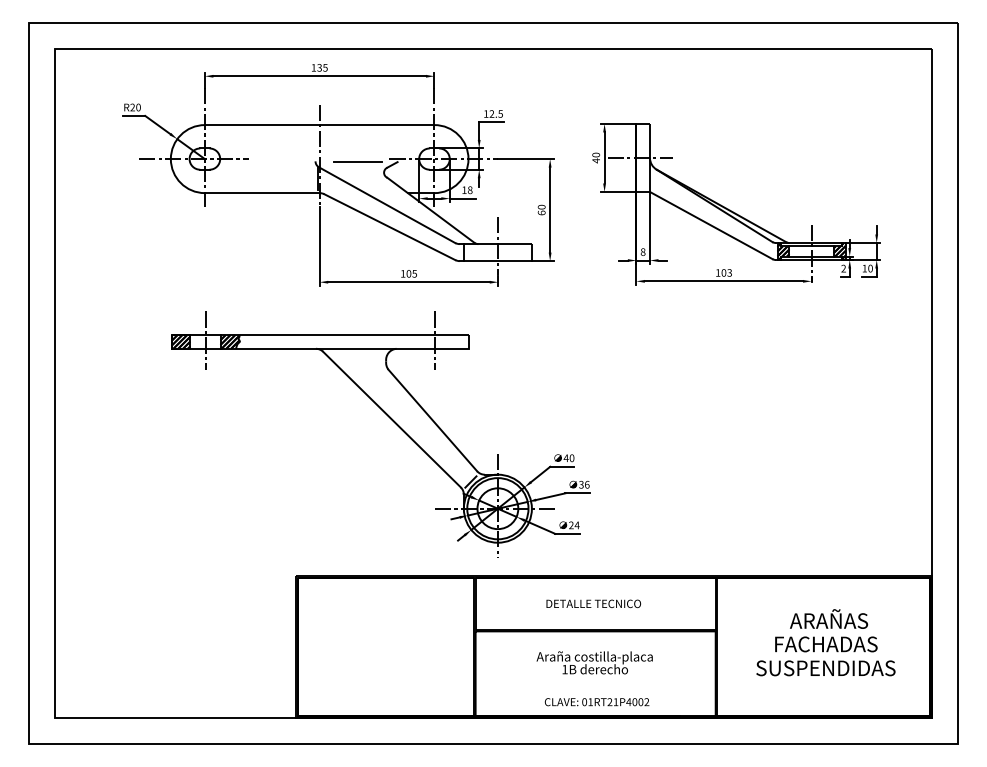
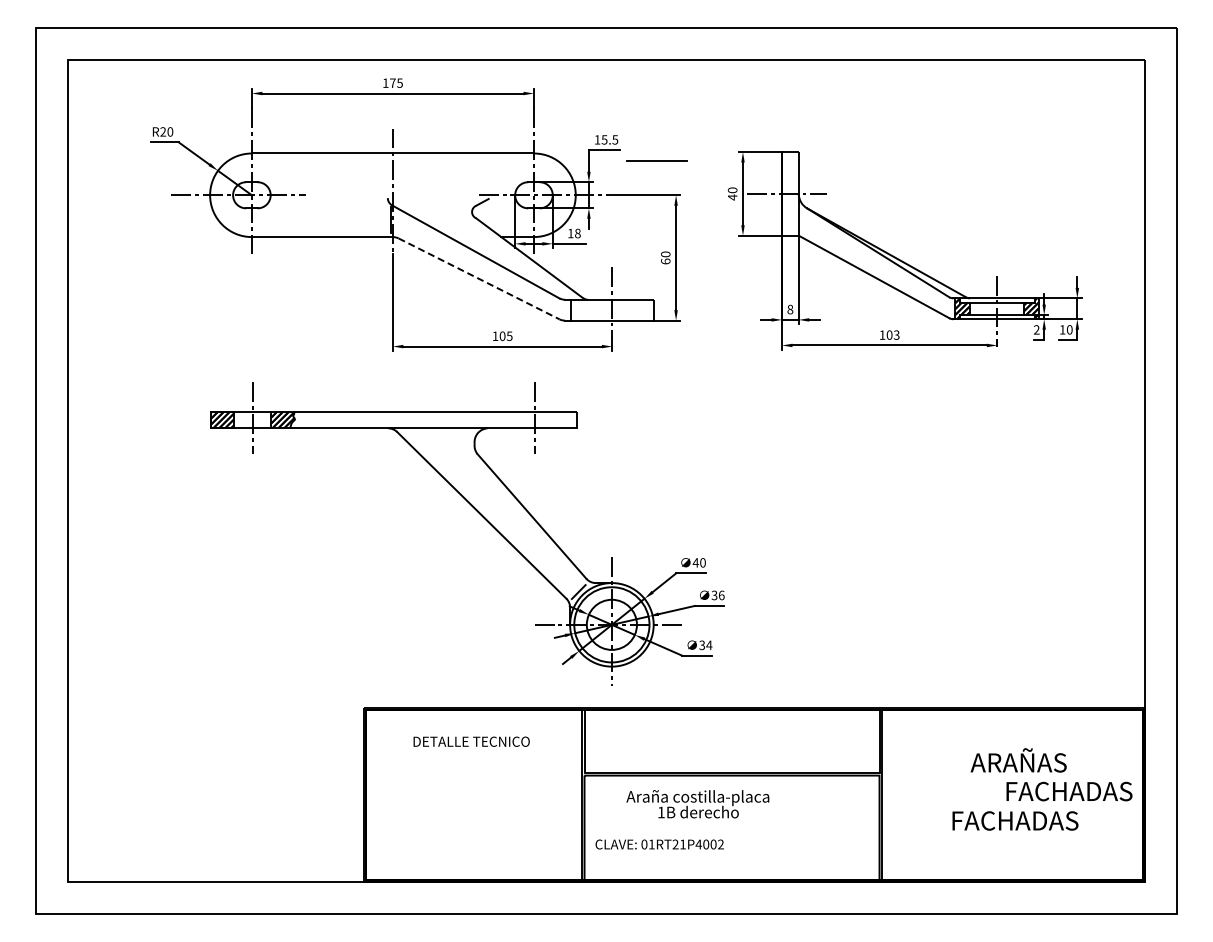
text: (319, 67) -> (392, 82), 135 -> 175
text: (491, 113) -> (604, 139), 12.5 -> 15.5
line: (357, 160) -> (656, 160), moved
line: (390, 227) -> (479, 279), solid -> dashed
text: (571, 525) -> (702, 645), 24 -> 34
text: (593, 603) -> (471, 741), moved
text: (826, 644) -> (1069, 791), moved
text: (594, 663) -> (697, 804), moved
text: (825, 667) -> (1014, 820), SUSPENDIDAS -> FACHADAS
text: (596, 702) -> (659, 844), moved

